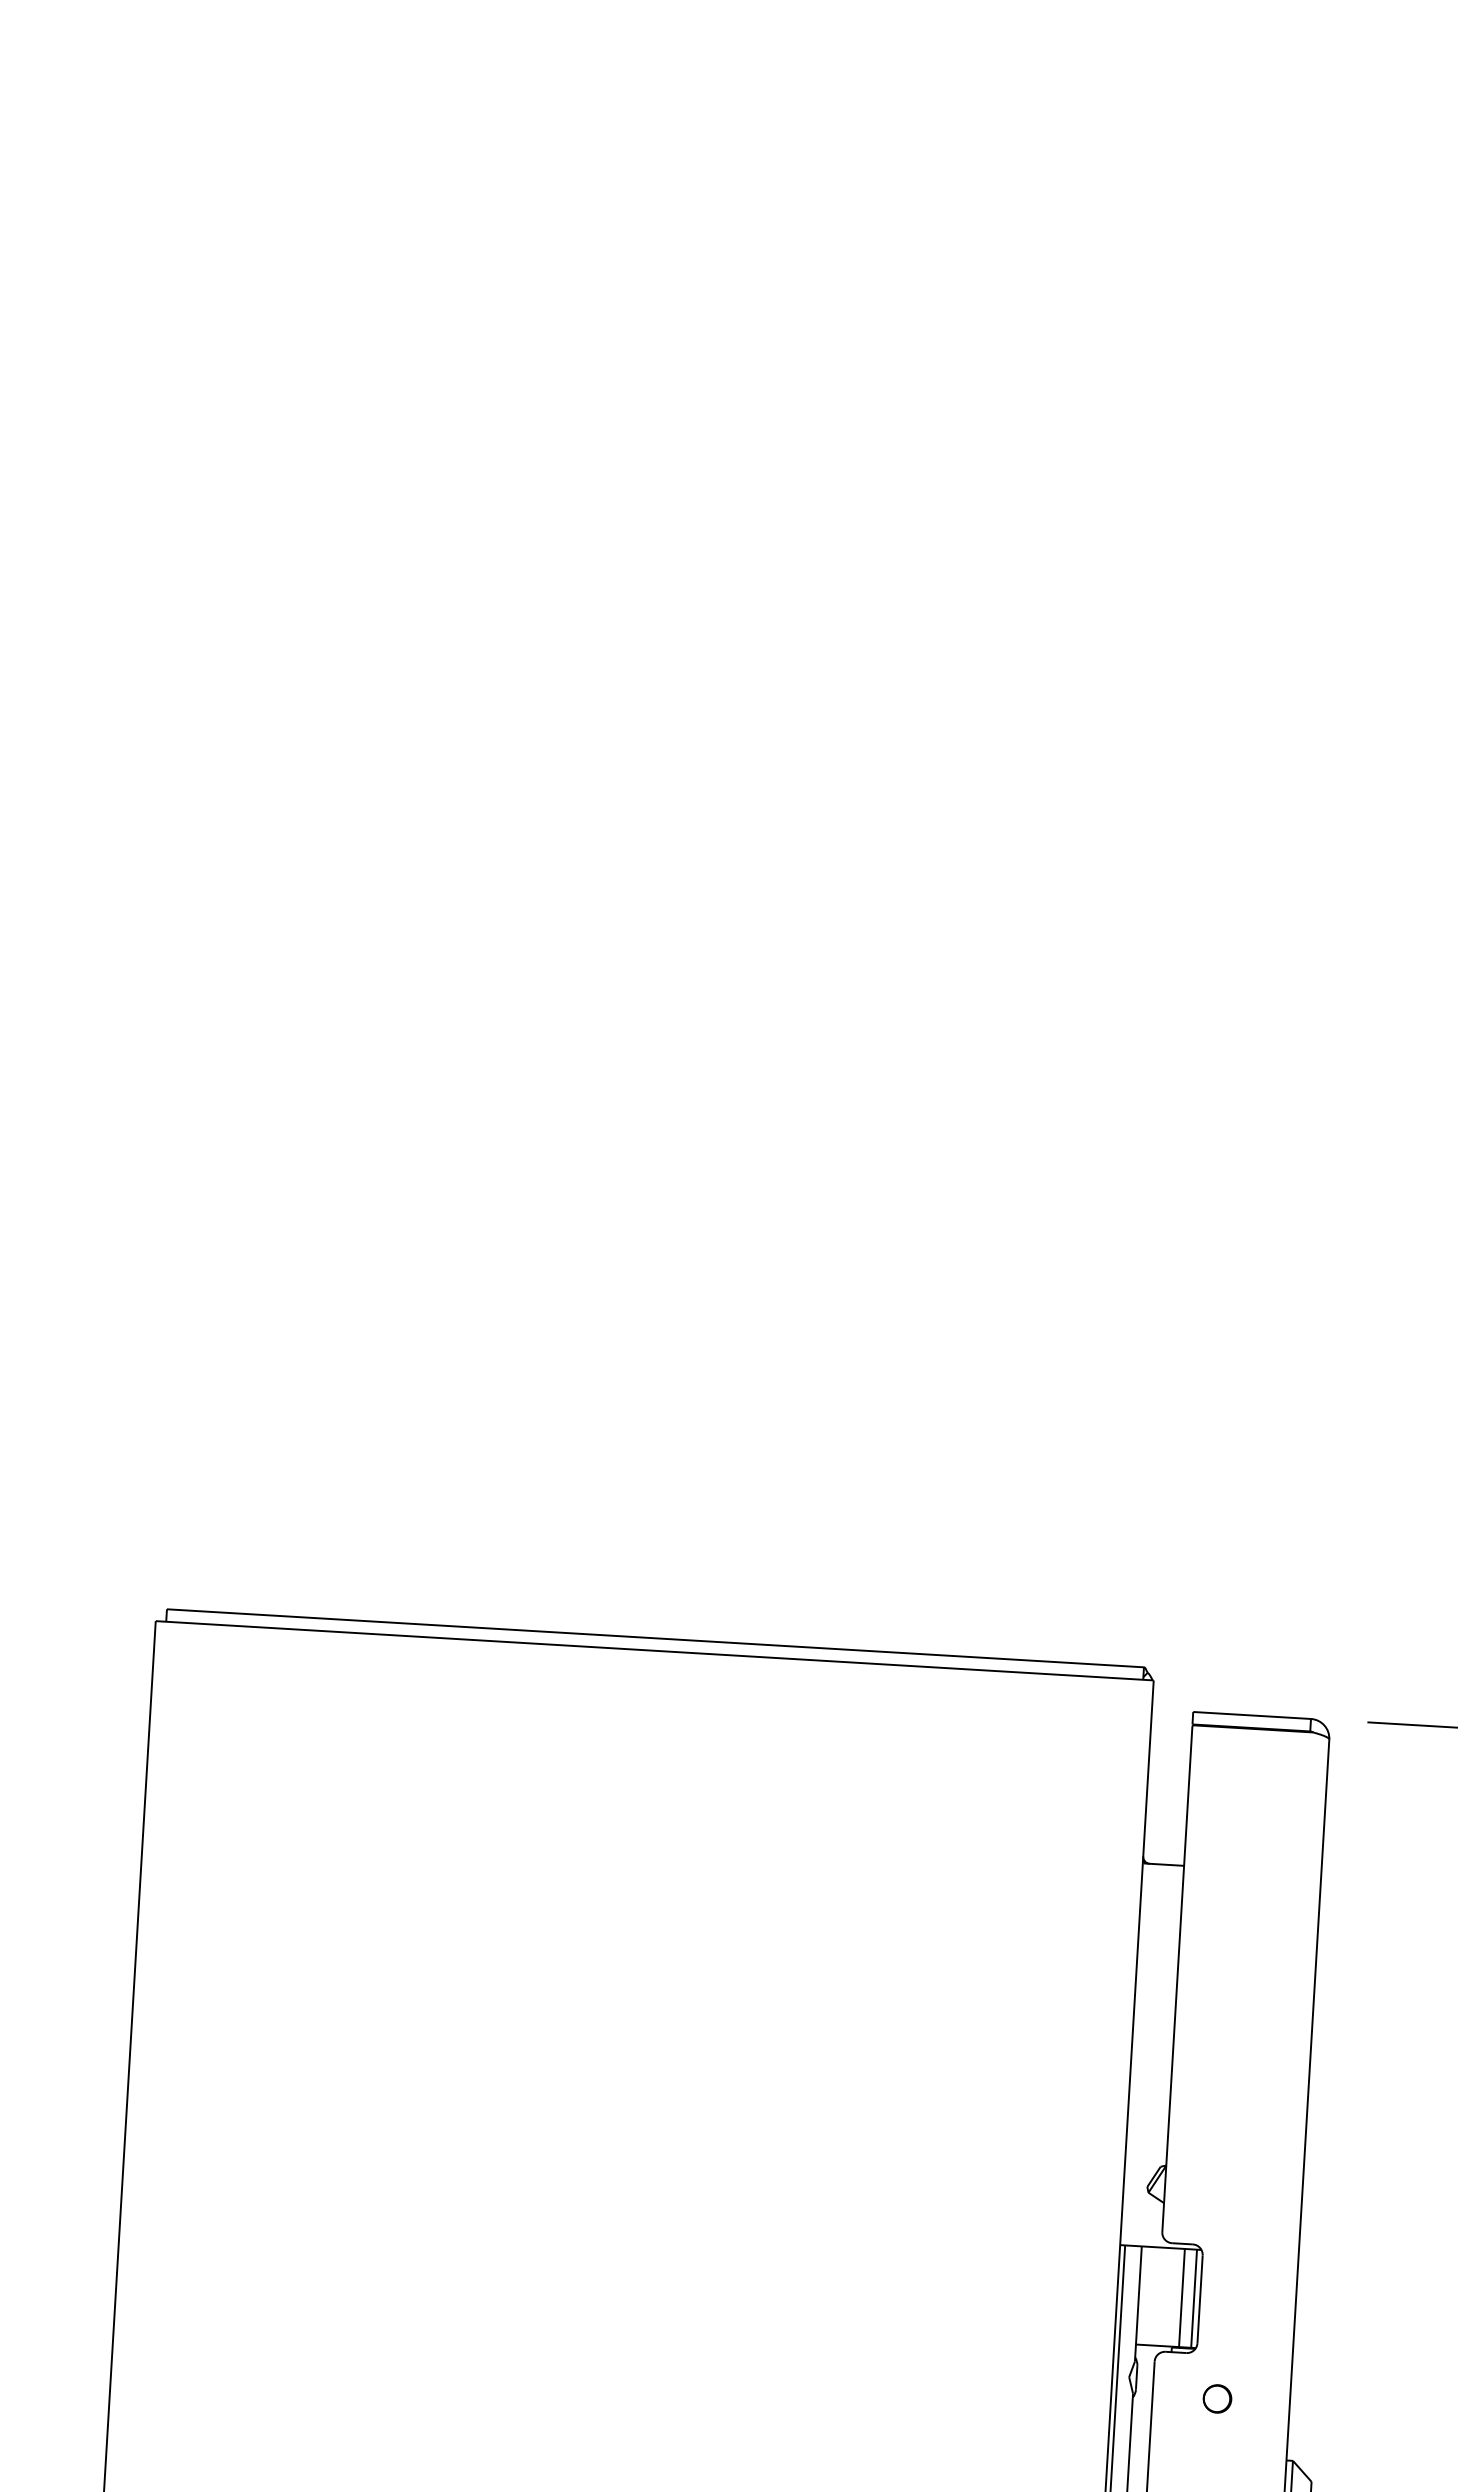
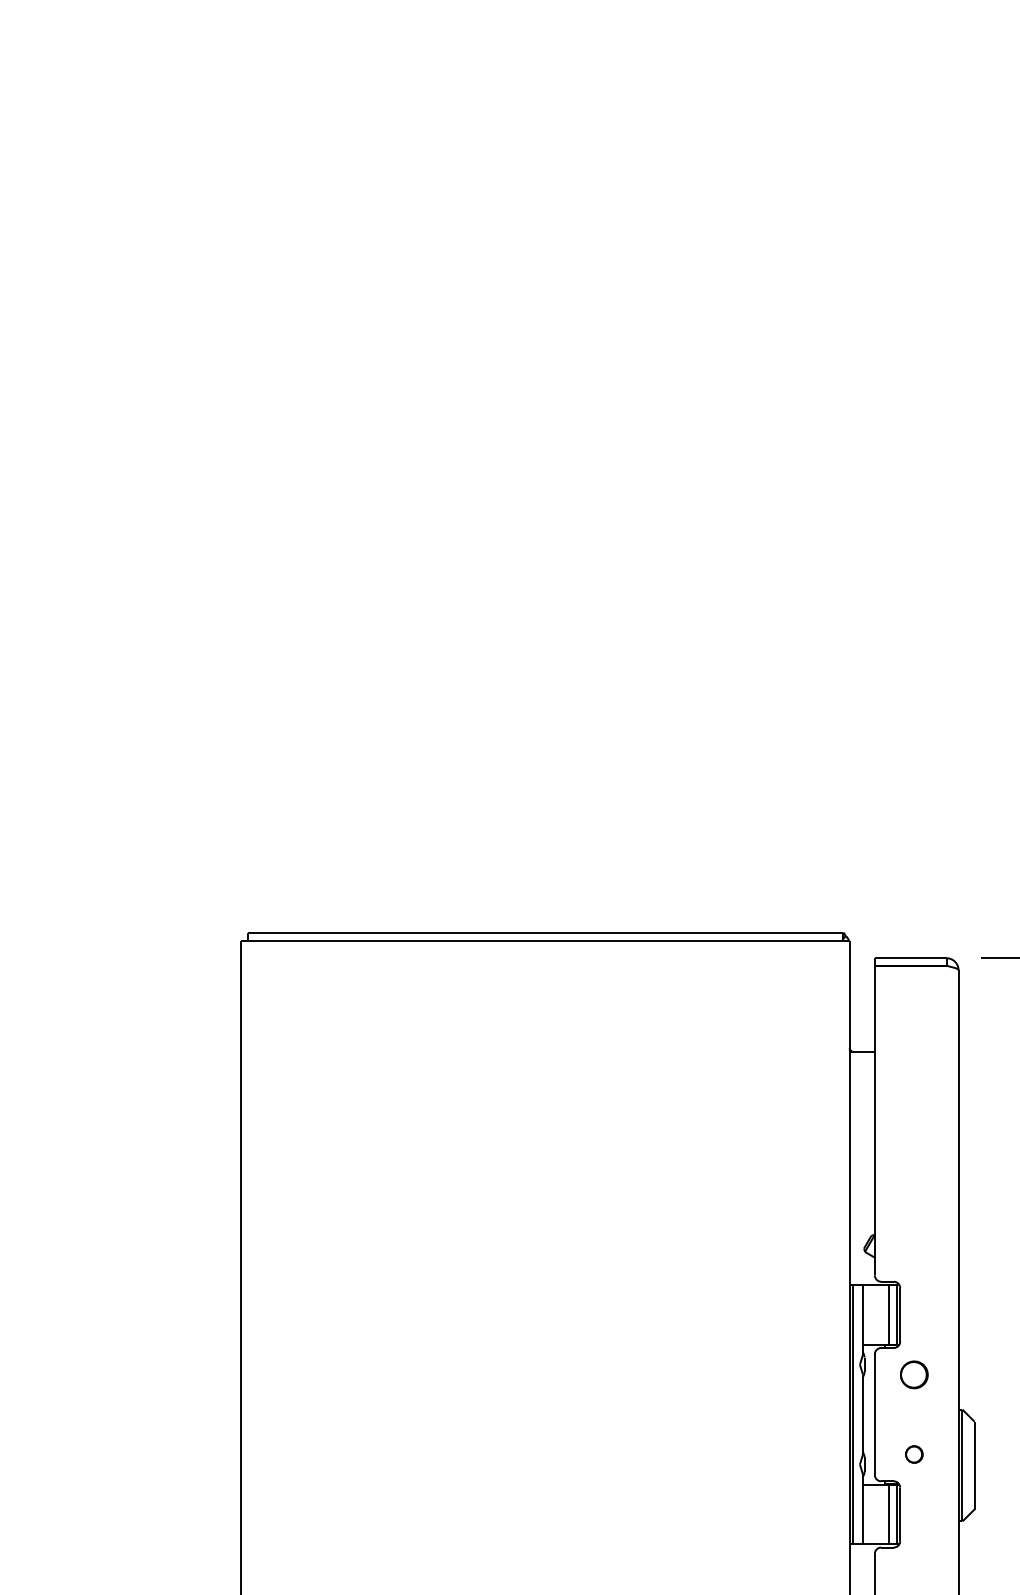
part: (1217, 2398) -> (914, 1374), size x1.6

